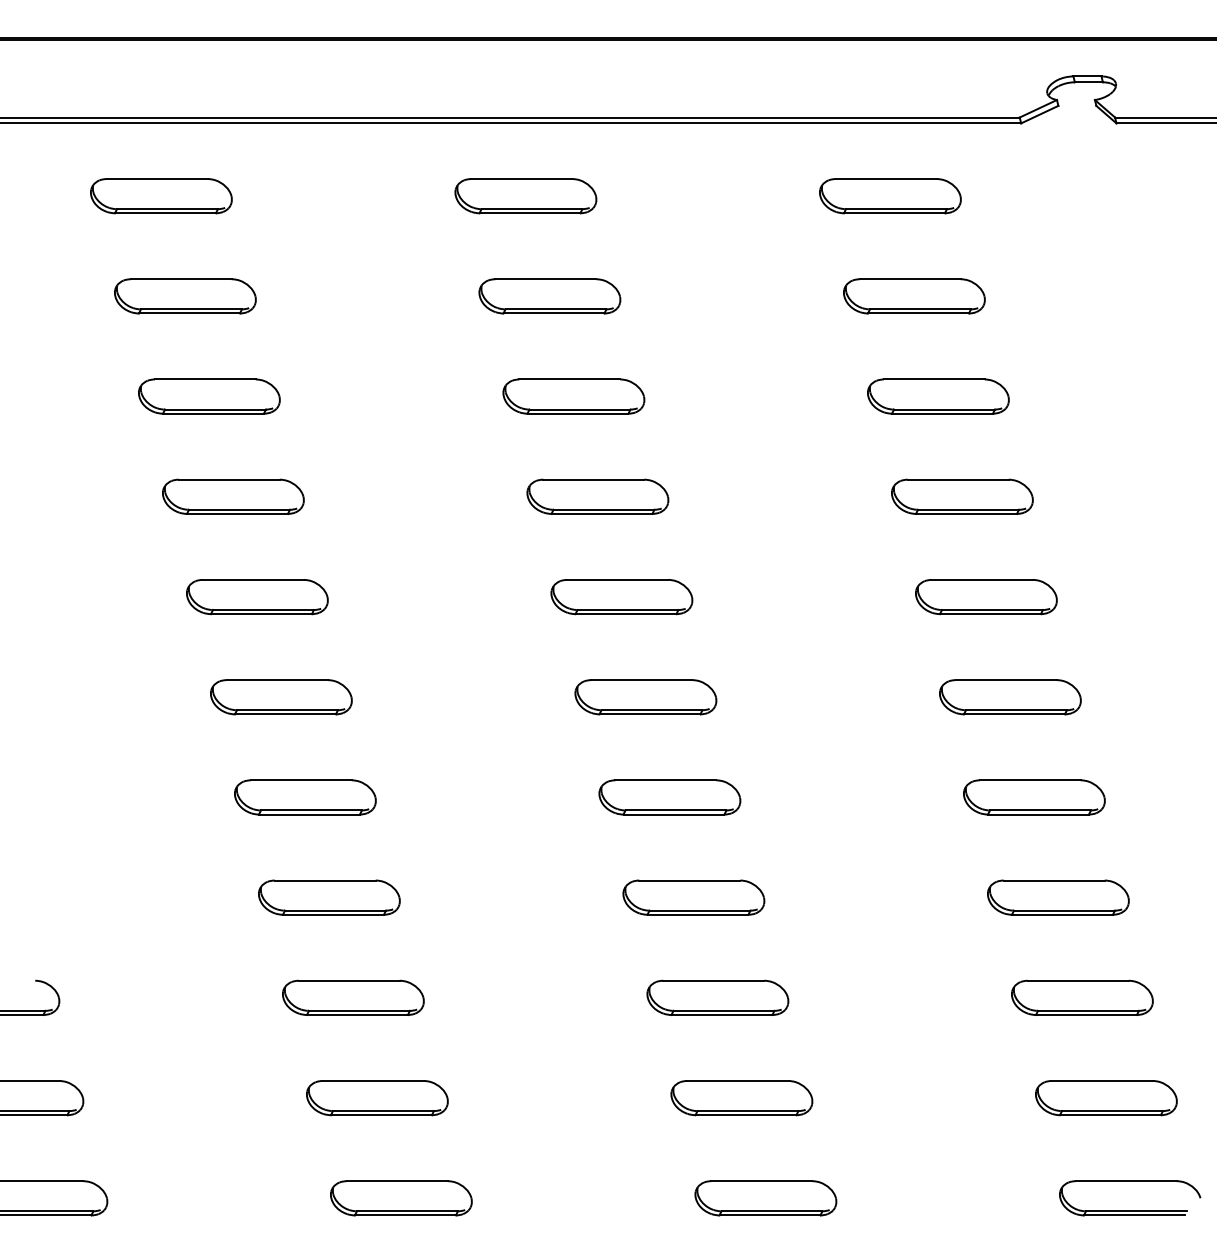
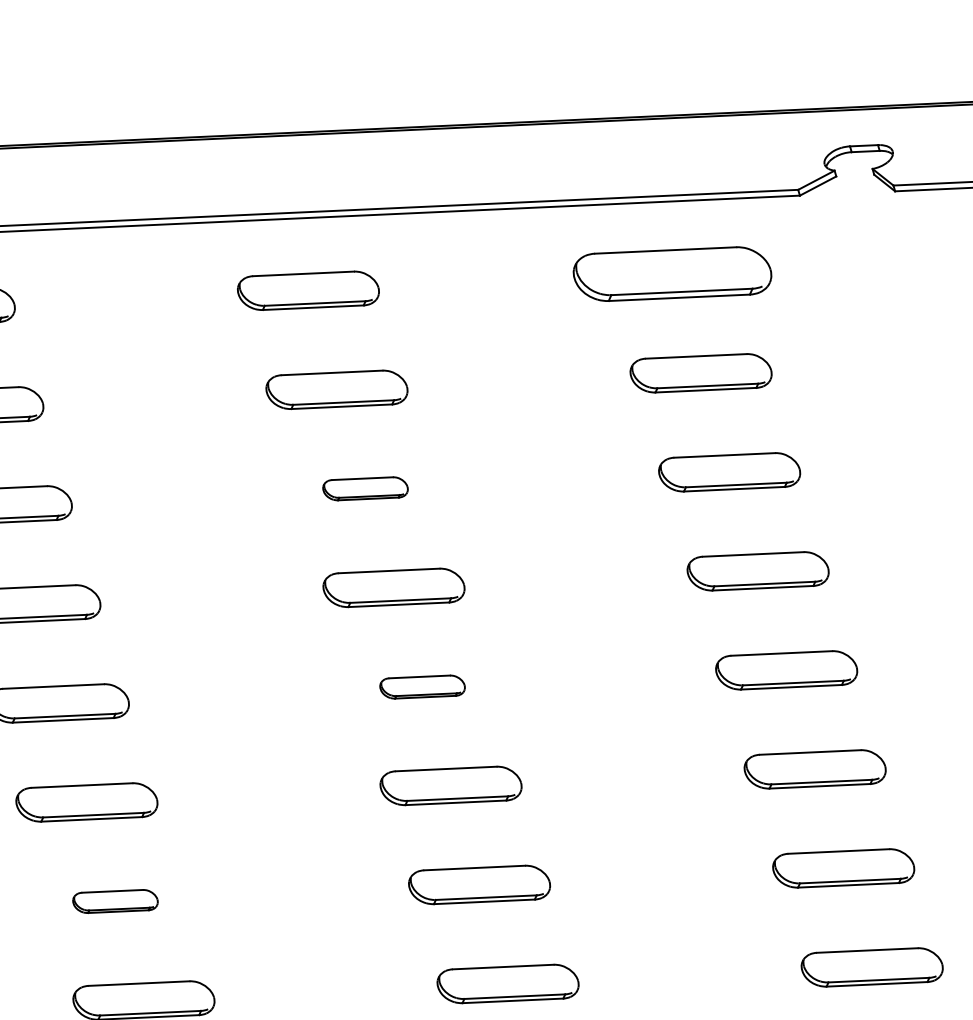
part: (890, 196) -> (672, 274), size x1.4
part: (573, 396) -> (365, 488), size x0.6
part: (621, 597) -> (422, 687), size x0.6
part: (305, 797) -> (115, 901), size x0.6

